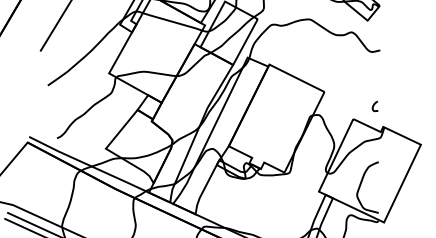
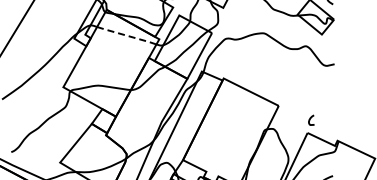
line: (172, 21) -> (126, 35), solid -> dashed
curve: (374, 105) -> (310, 119), moved

